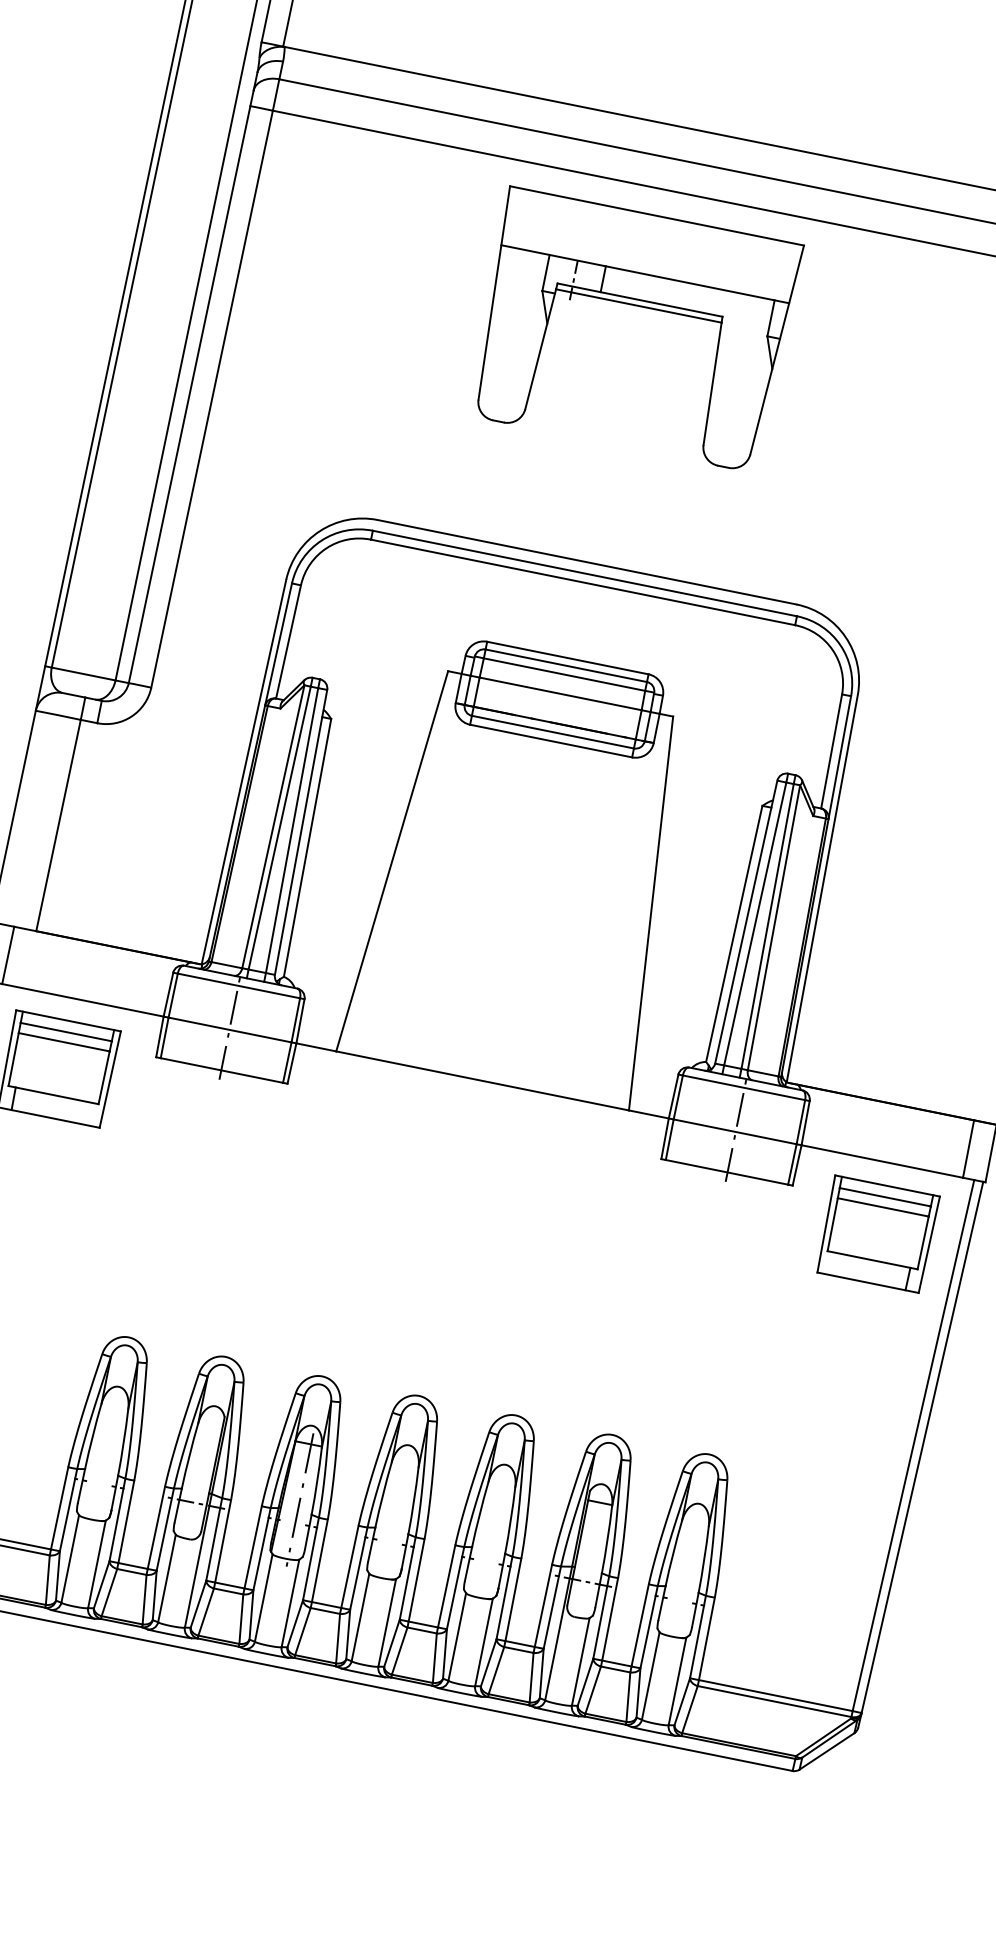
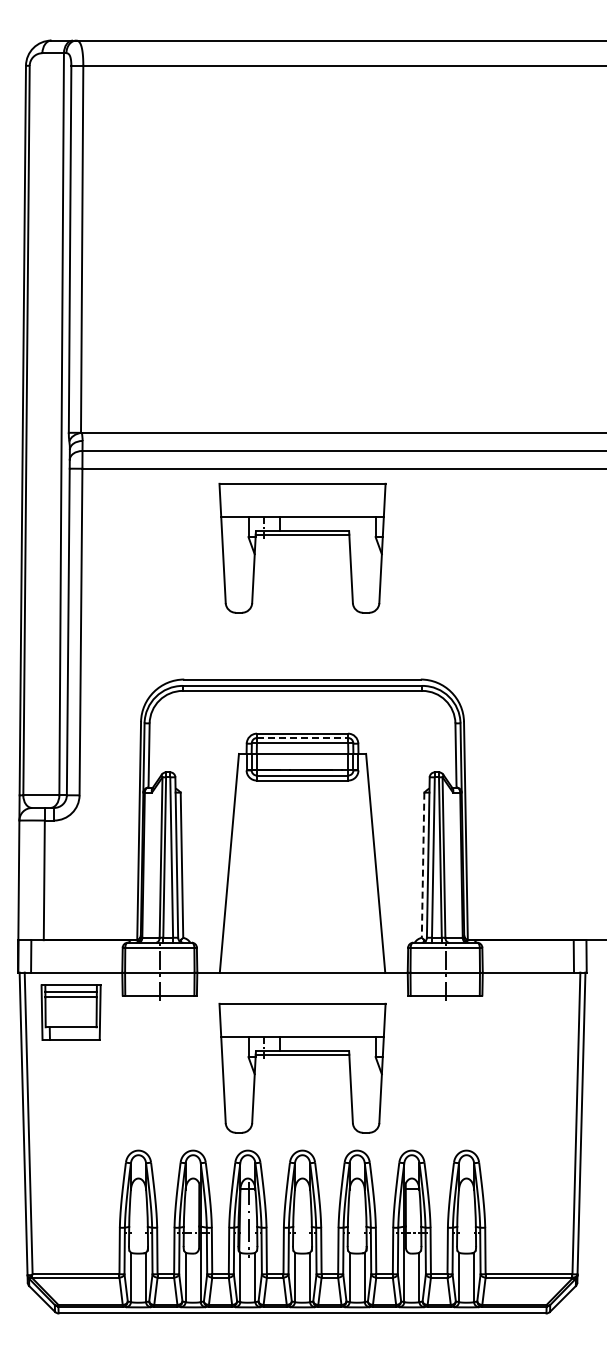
line: (566, 666) -> (302, 738), solid -> dashed
line: (734, 934) -> (423, 865), solid -> dashed
part: (452, 1227) -> (302, 1055), added
part: (877, 1233) -> (533, 1012), removed

